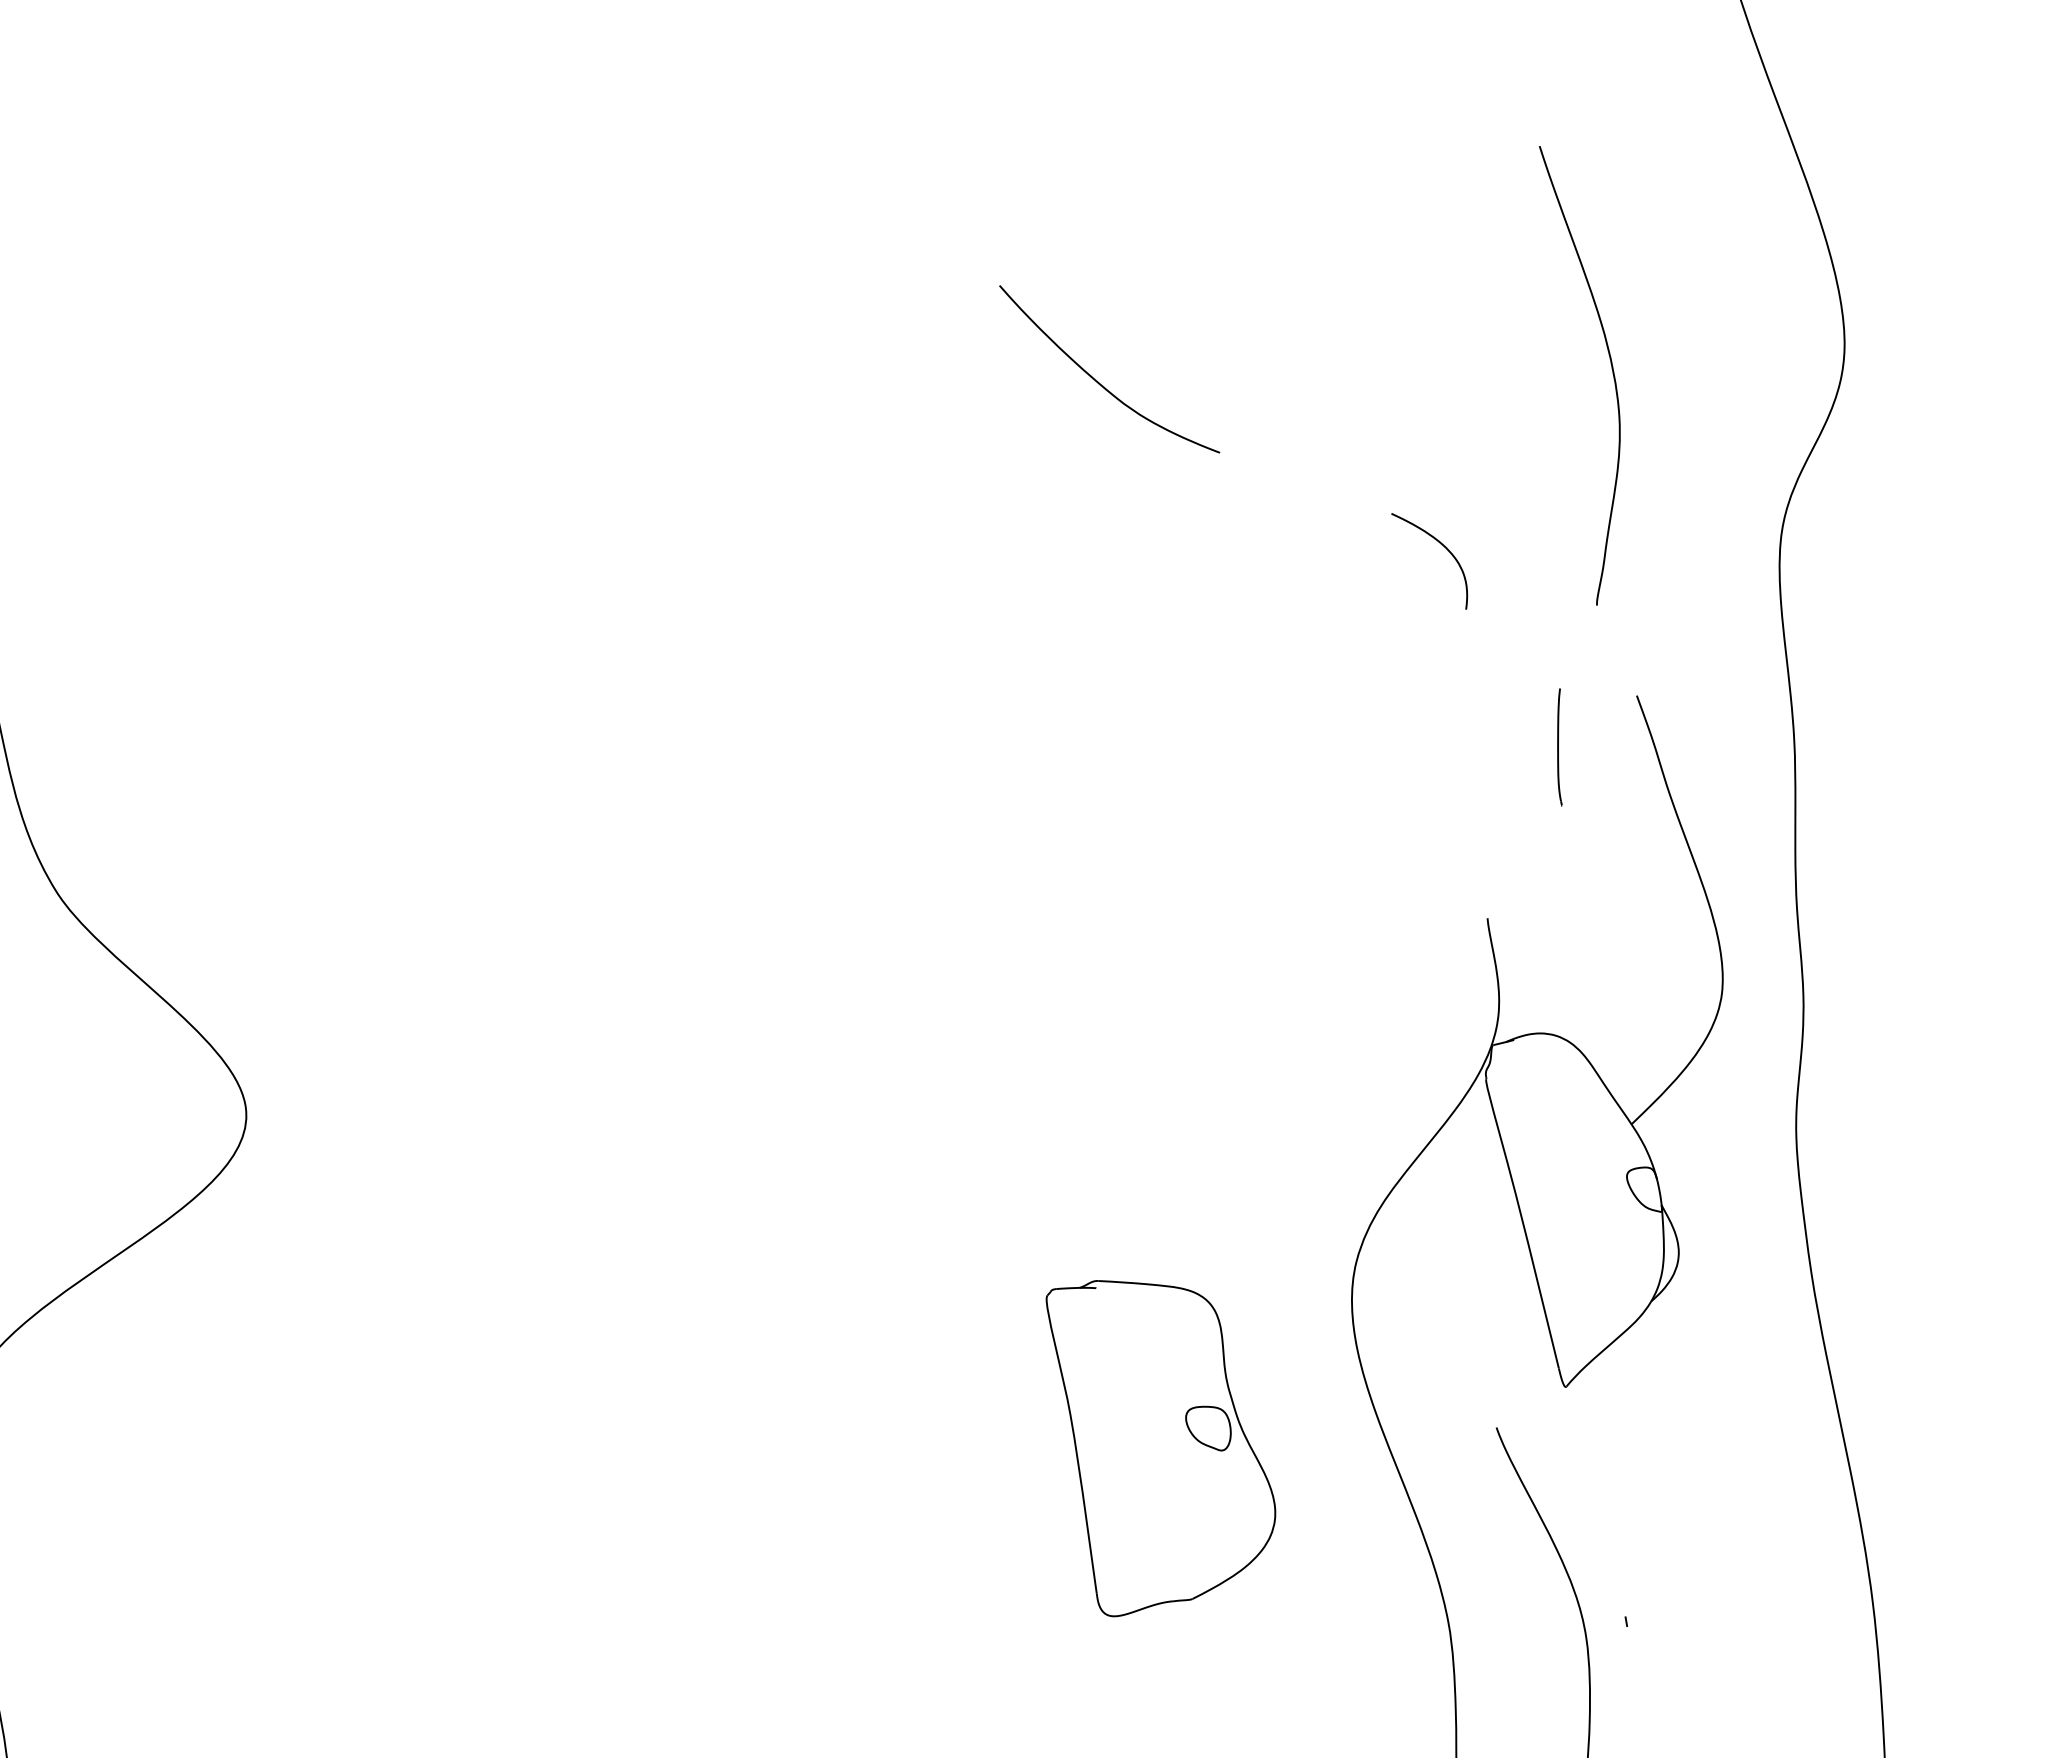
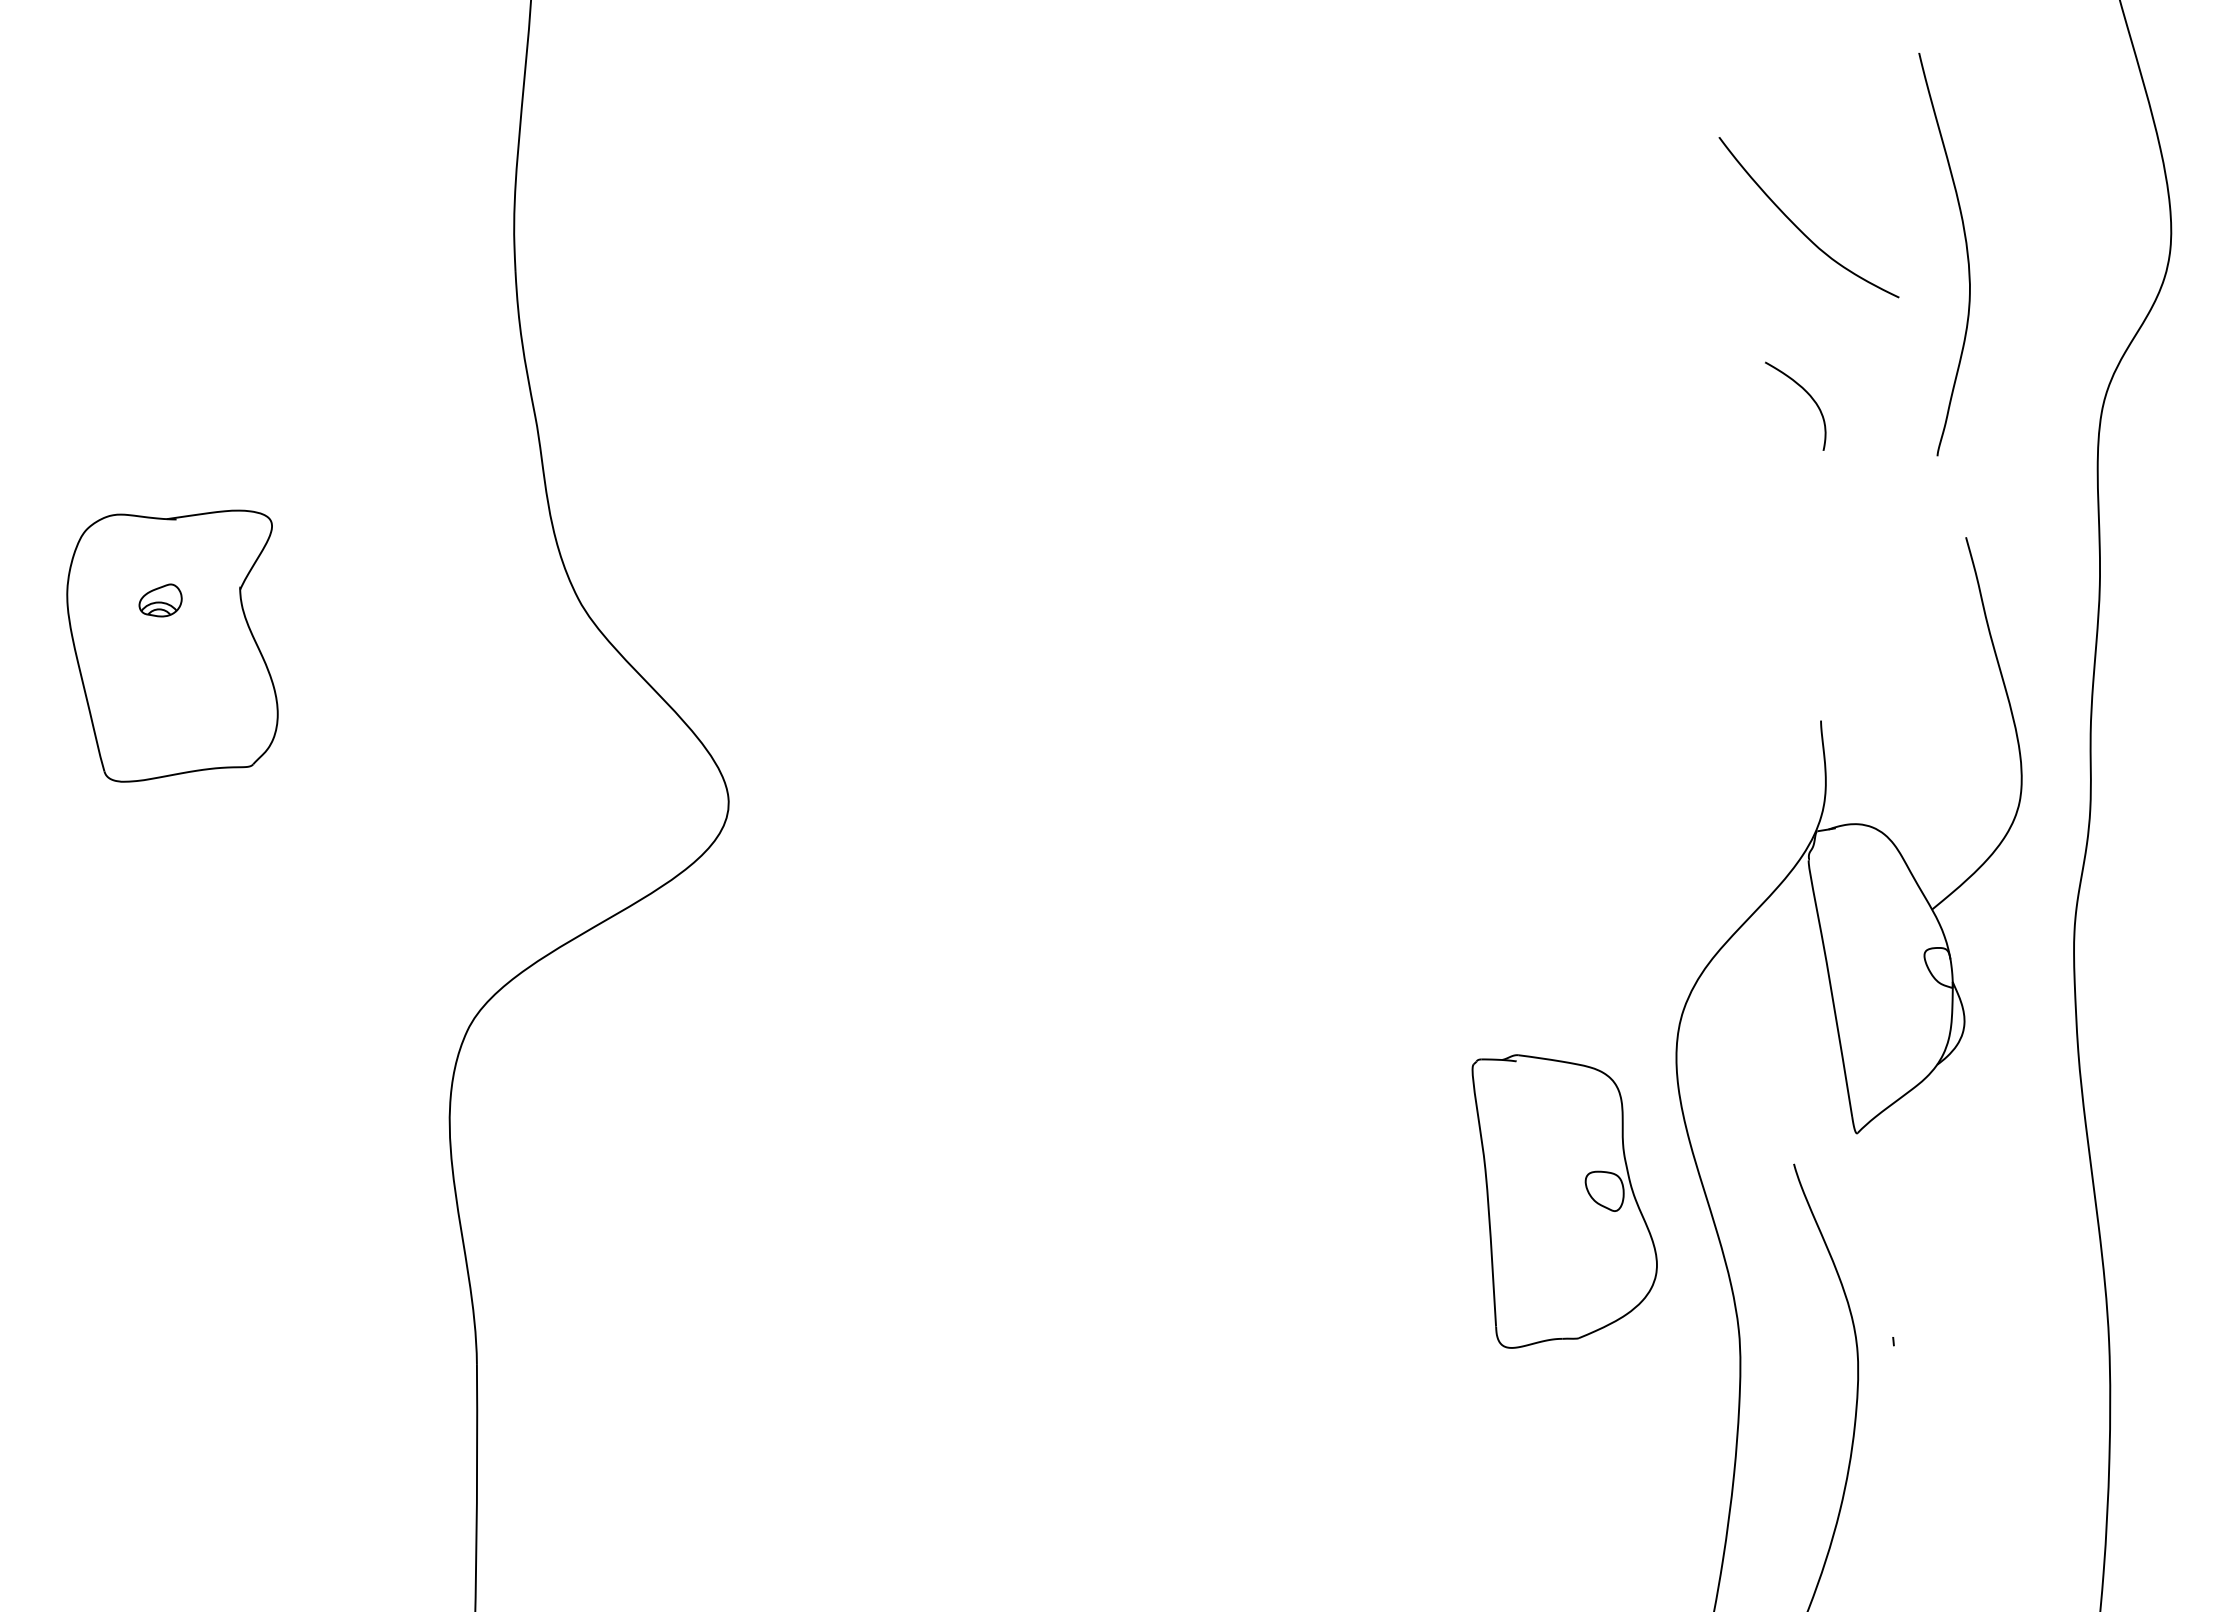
curve: (1098, 381) -> (1798, 227), moved
part: (1559, 746) -> (1895, 576), removed
part: (1163, 1444) -> (1564, 1201), moved

